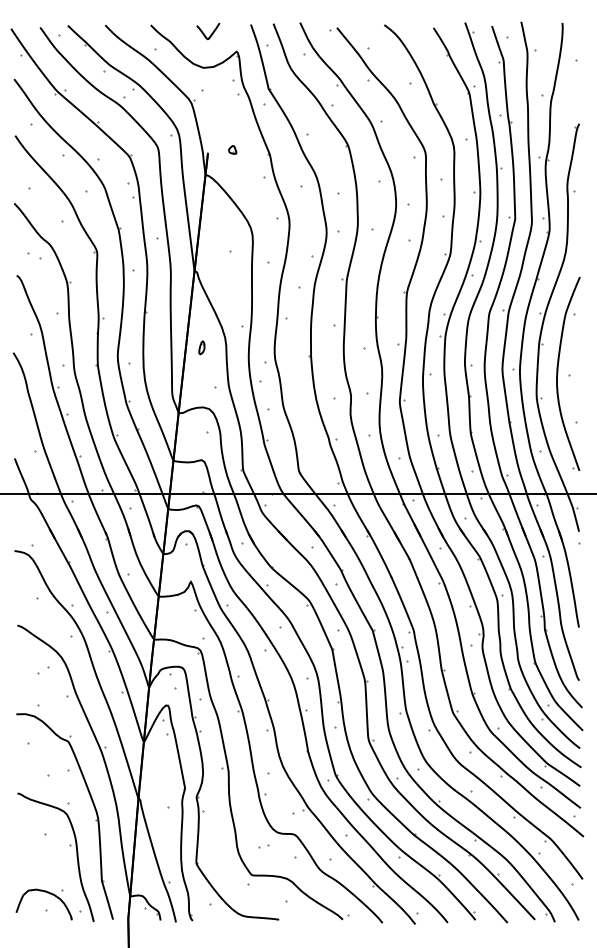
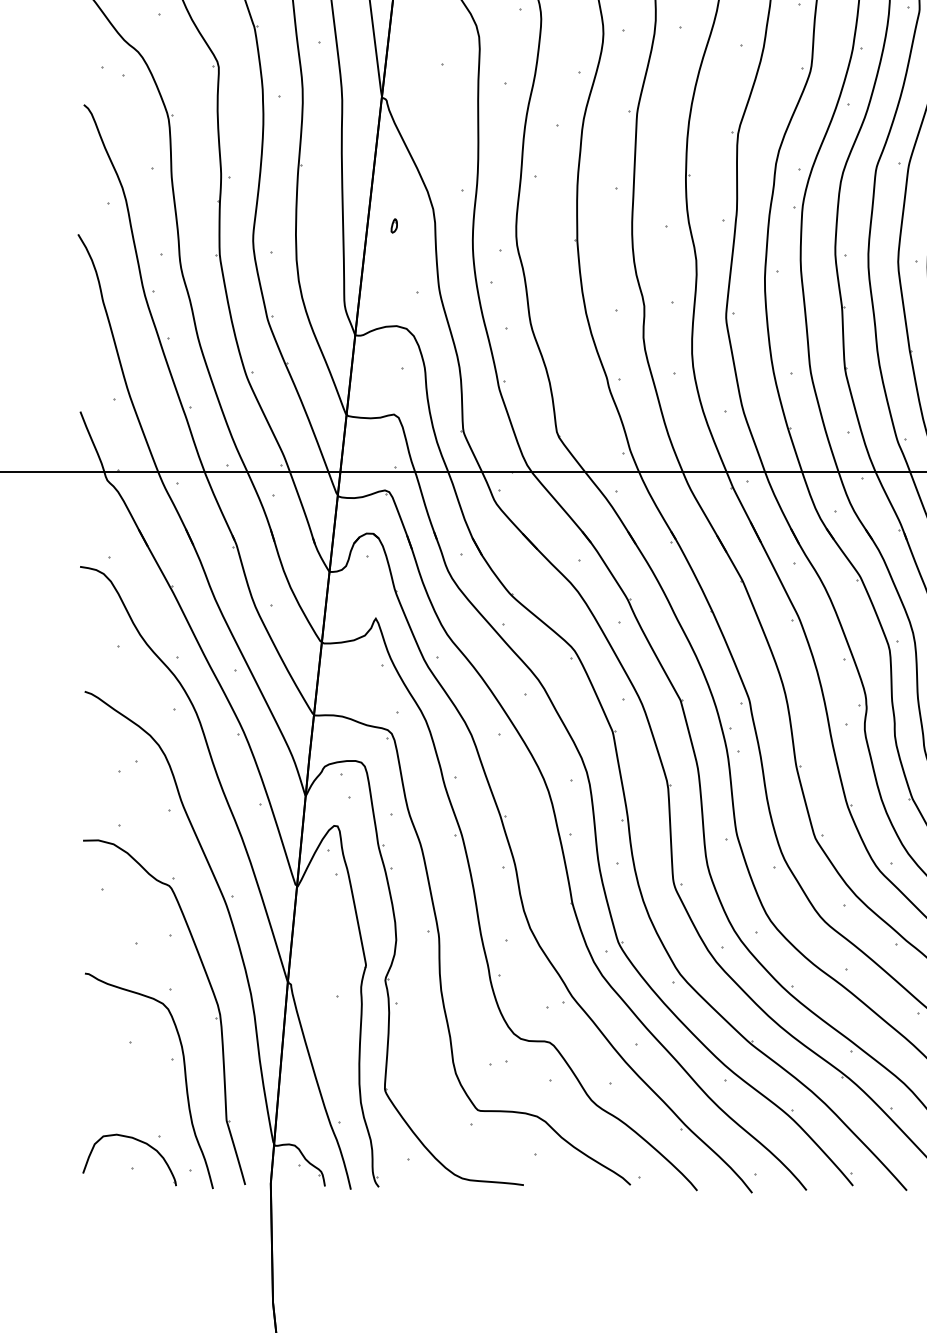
part: (201, 347) -> (393, 225), size x0.62

